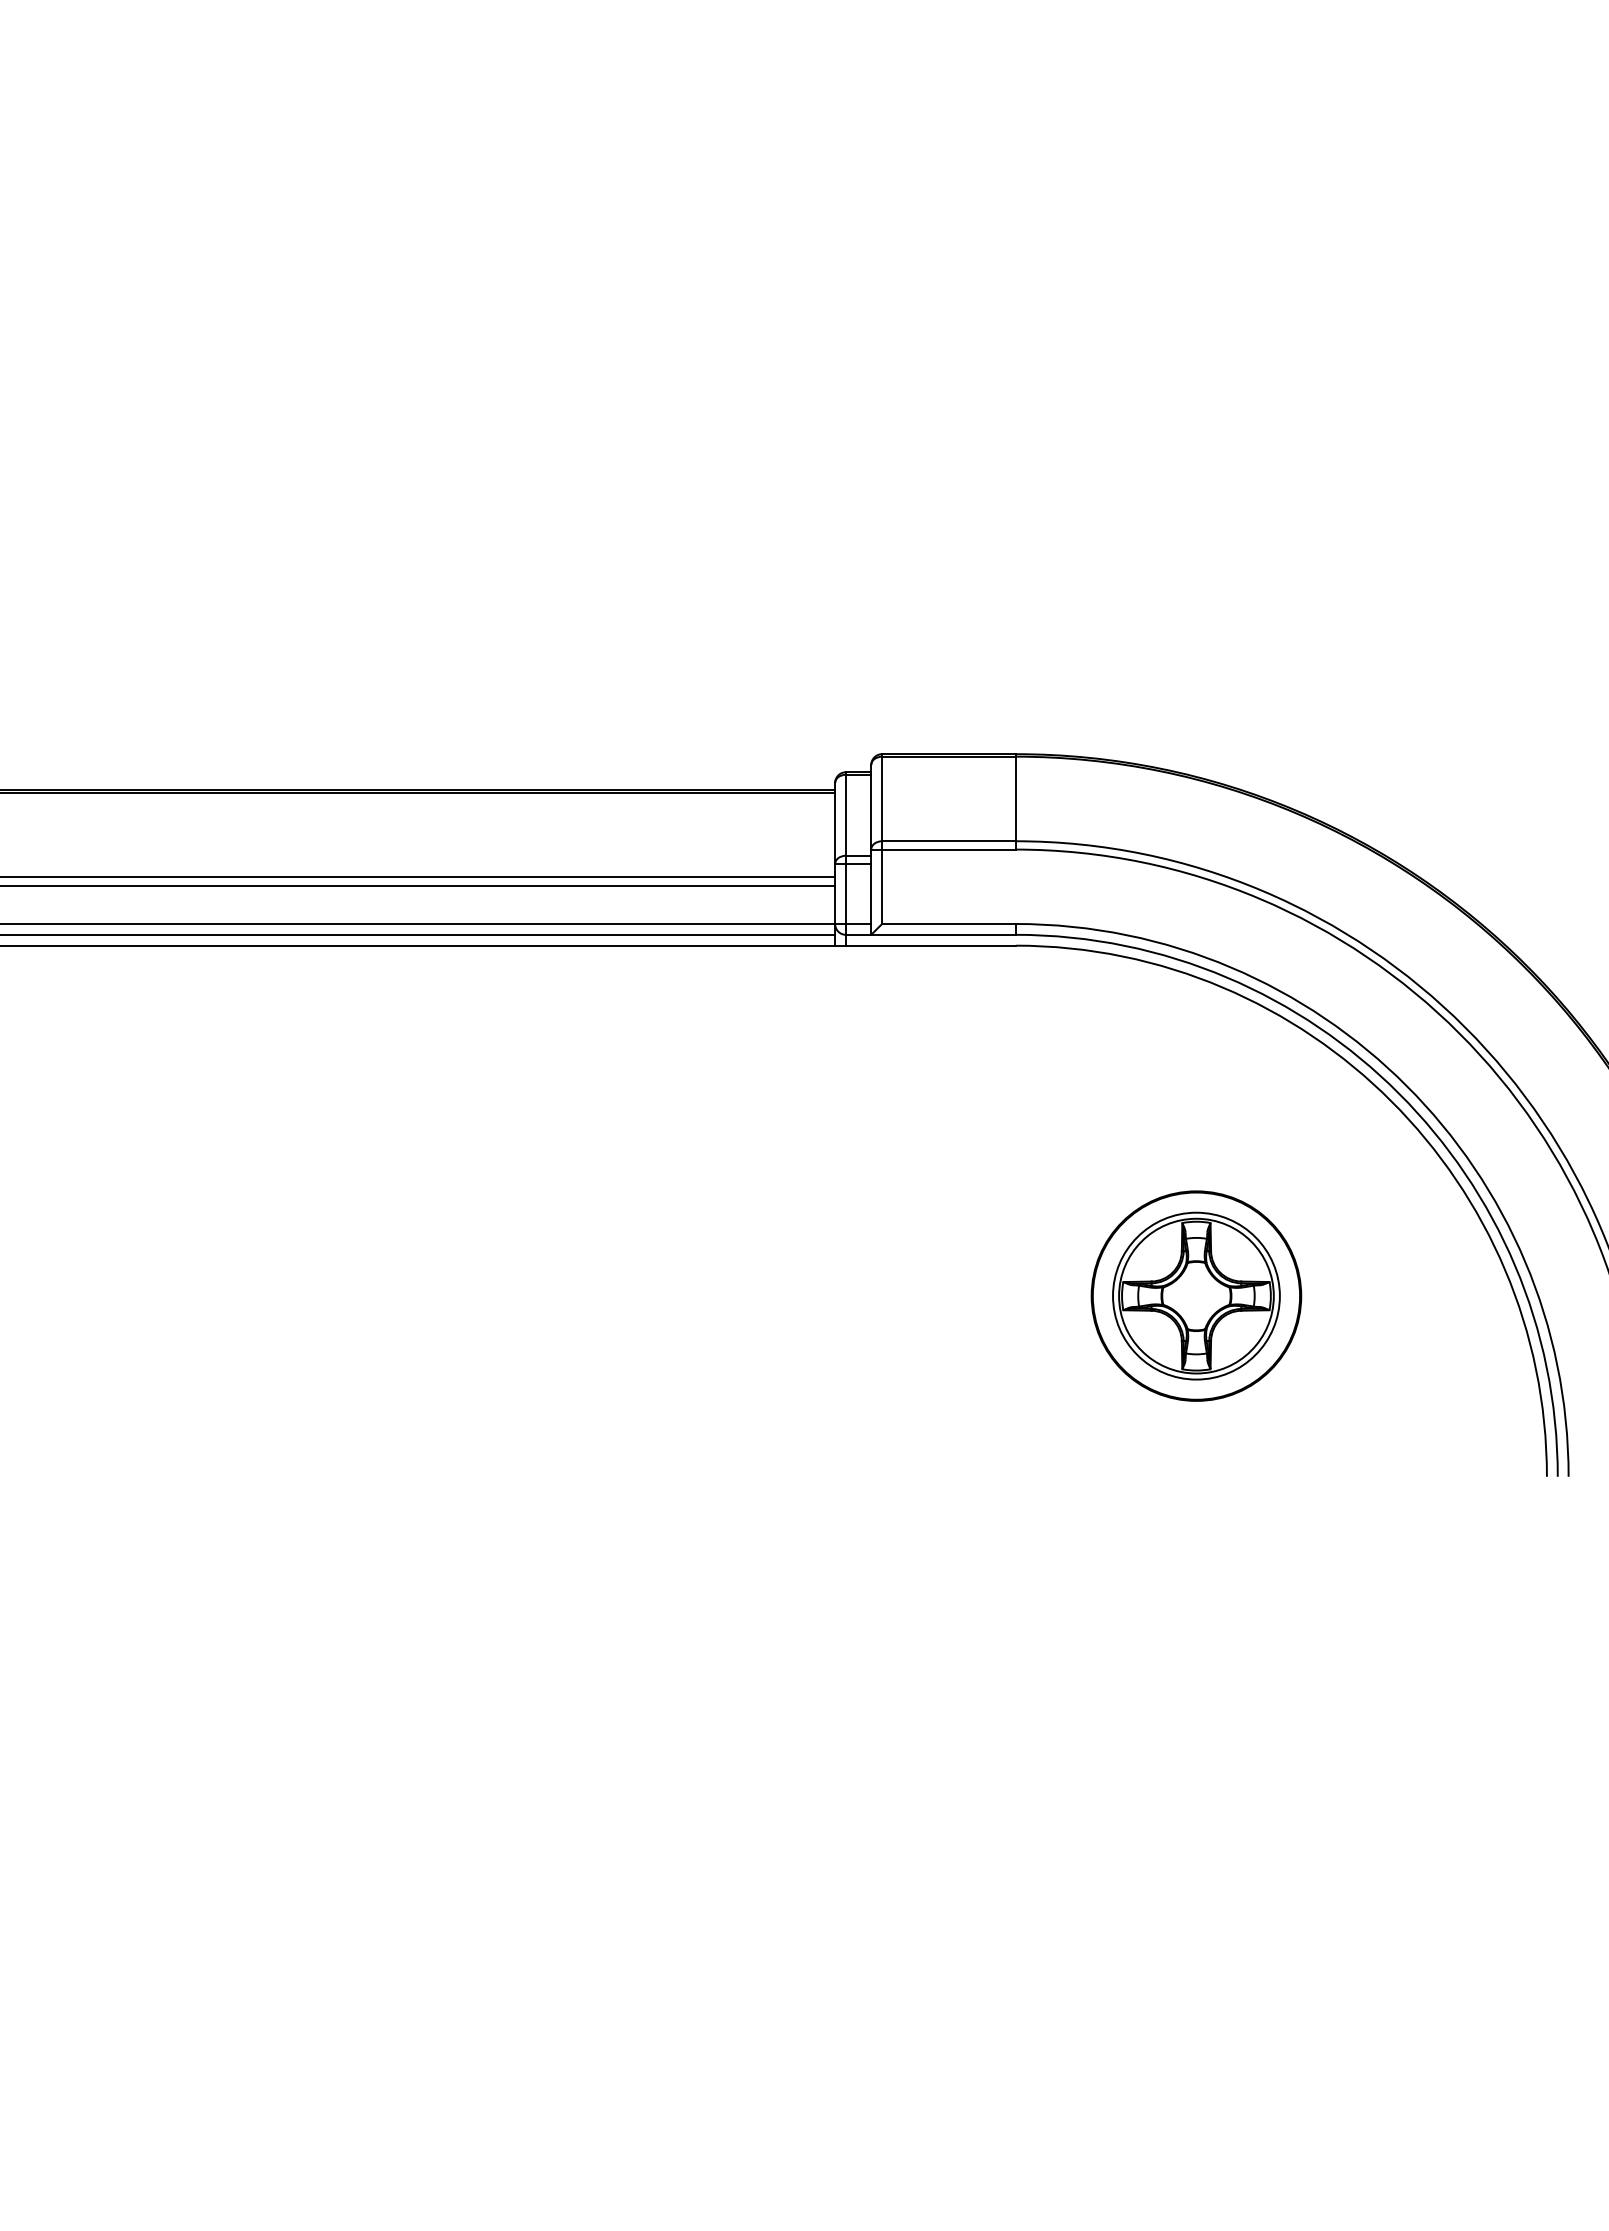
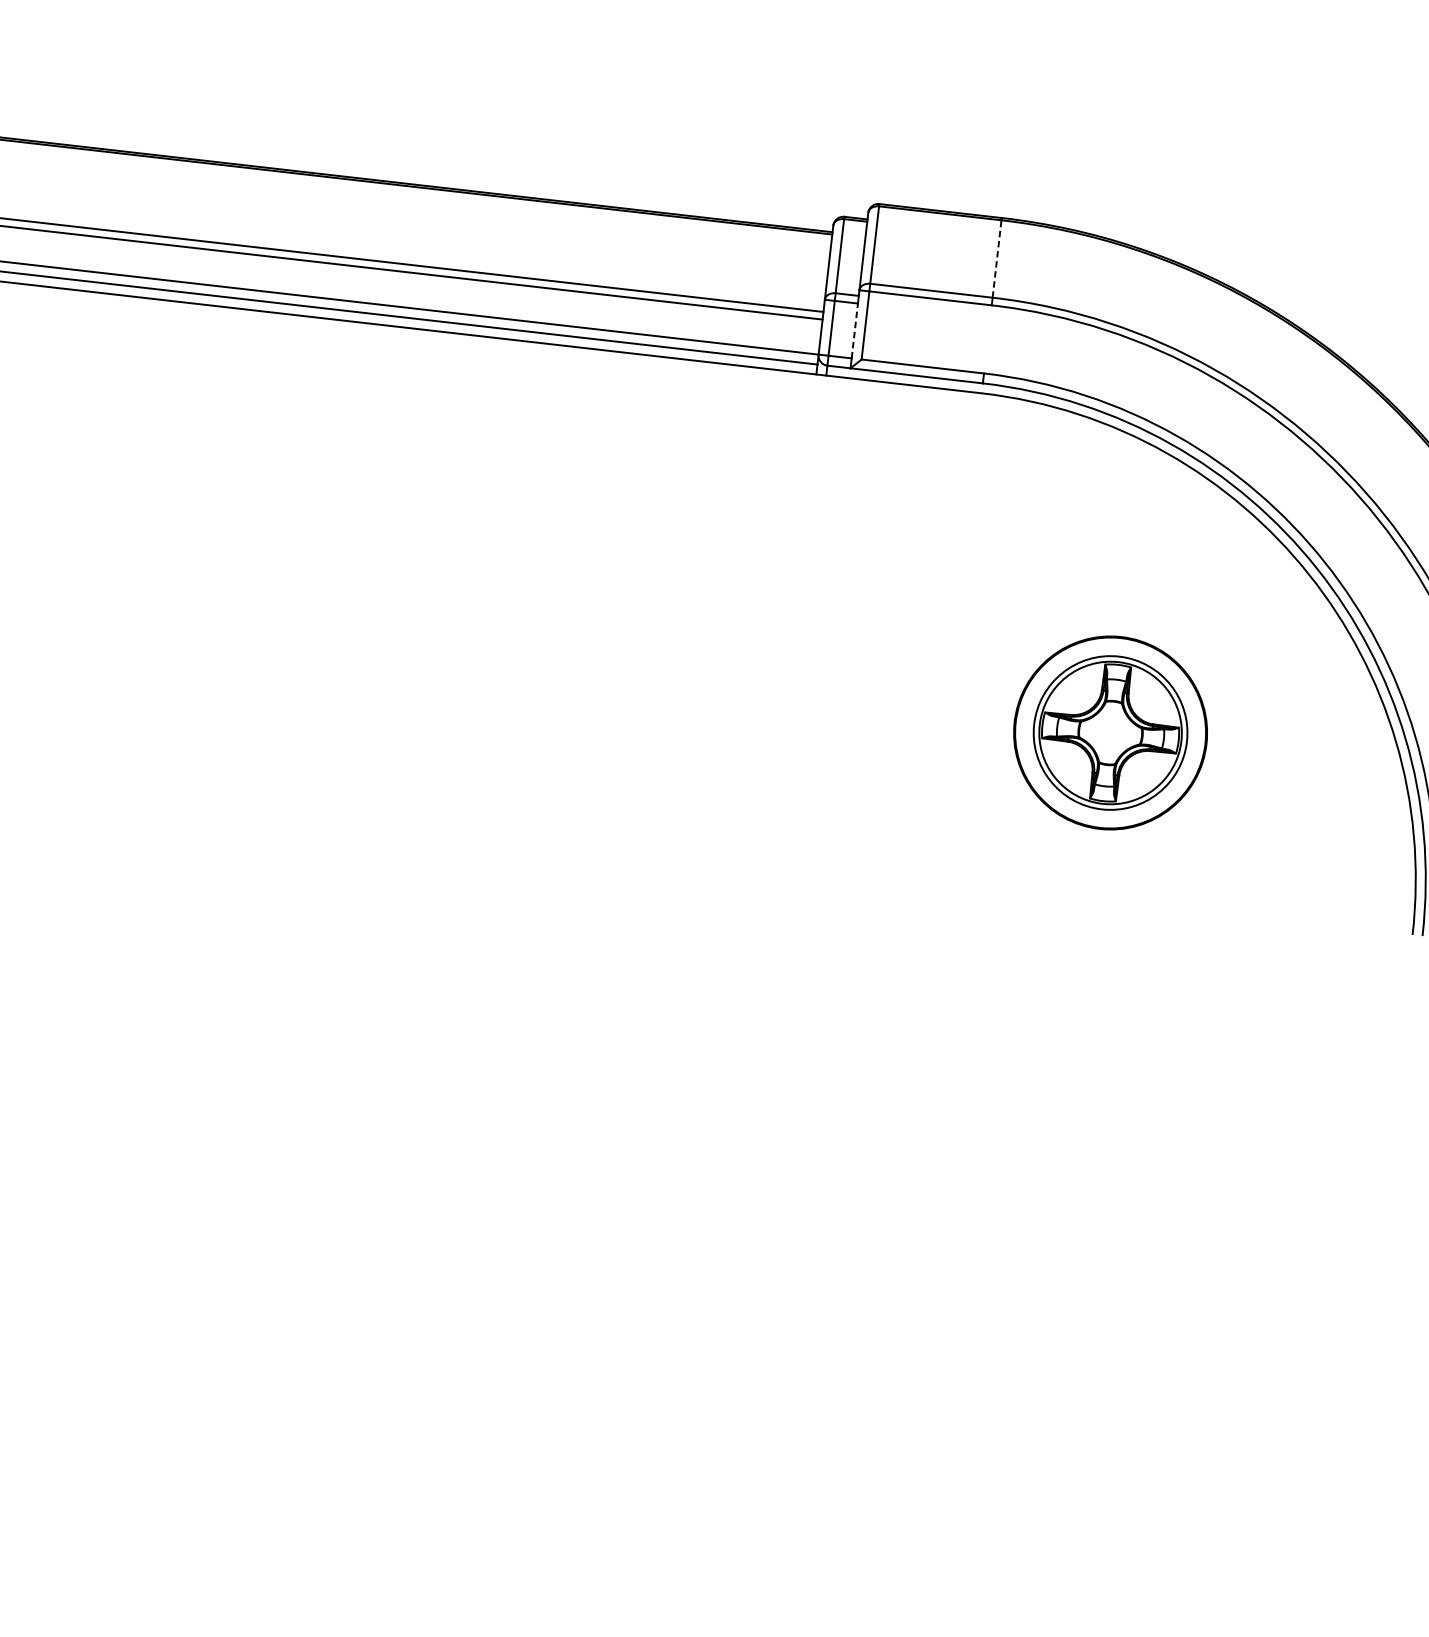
line: (1015, 798) -> (996, 258), solid -> dashed
line: (871, 894) -> (854, 331), solid -> dashed

